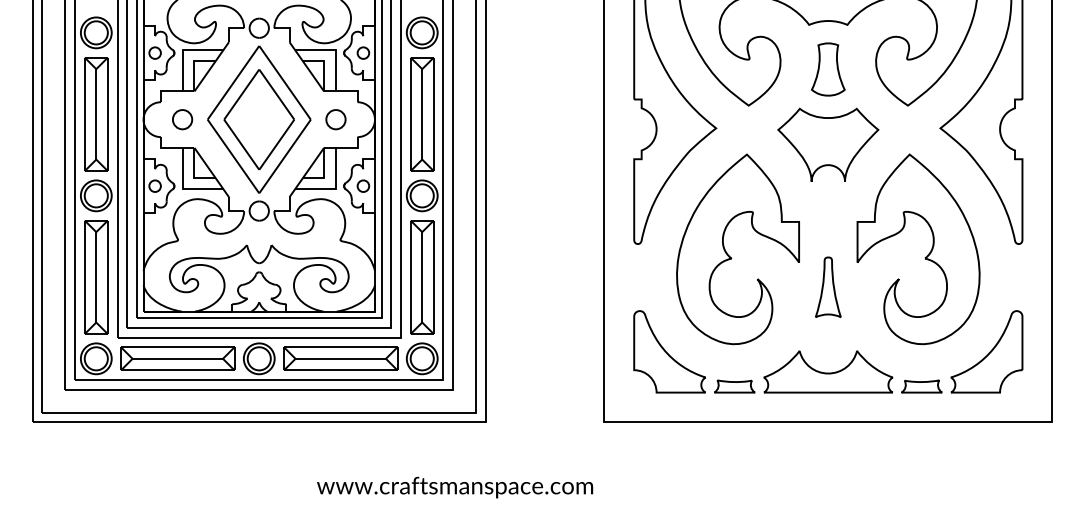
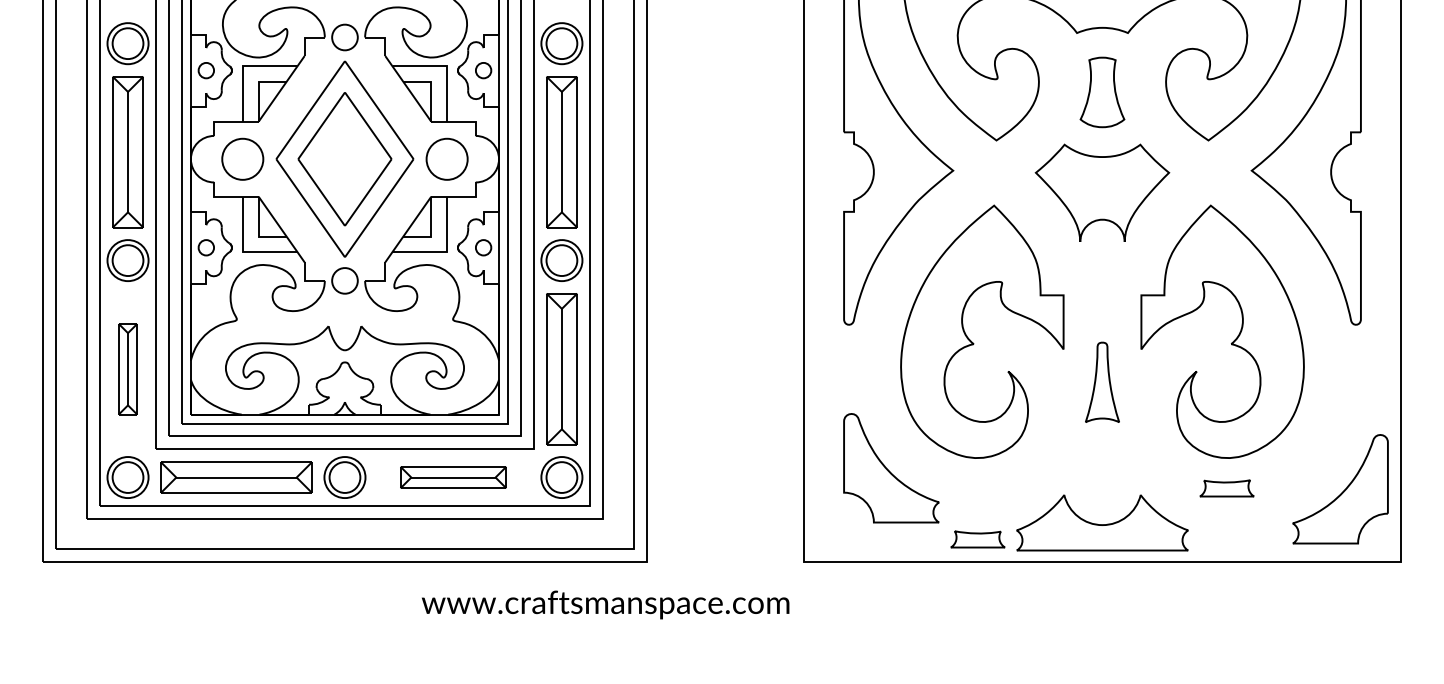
part: (182, 119) -> (242, 158), size x1.6
part: (335, 119) -> (446, 158), size x1.6
part: (95, 277) -> (127, 369), size x0.6
part: (986, 352) -> (1340, 489), moved
part: (340, 358) -> (453, 477), size x0.7
part: (828, 371) -> (1102, 522), moved
part: (734, 386) -> (977, 539), moved
part: (921, 386) -> (1226, 488), moved
text: (454, 487) -> (605, 604), moved

